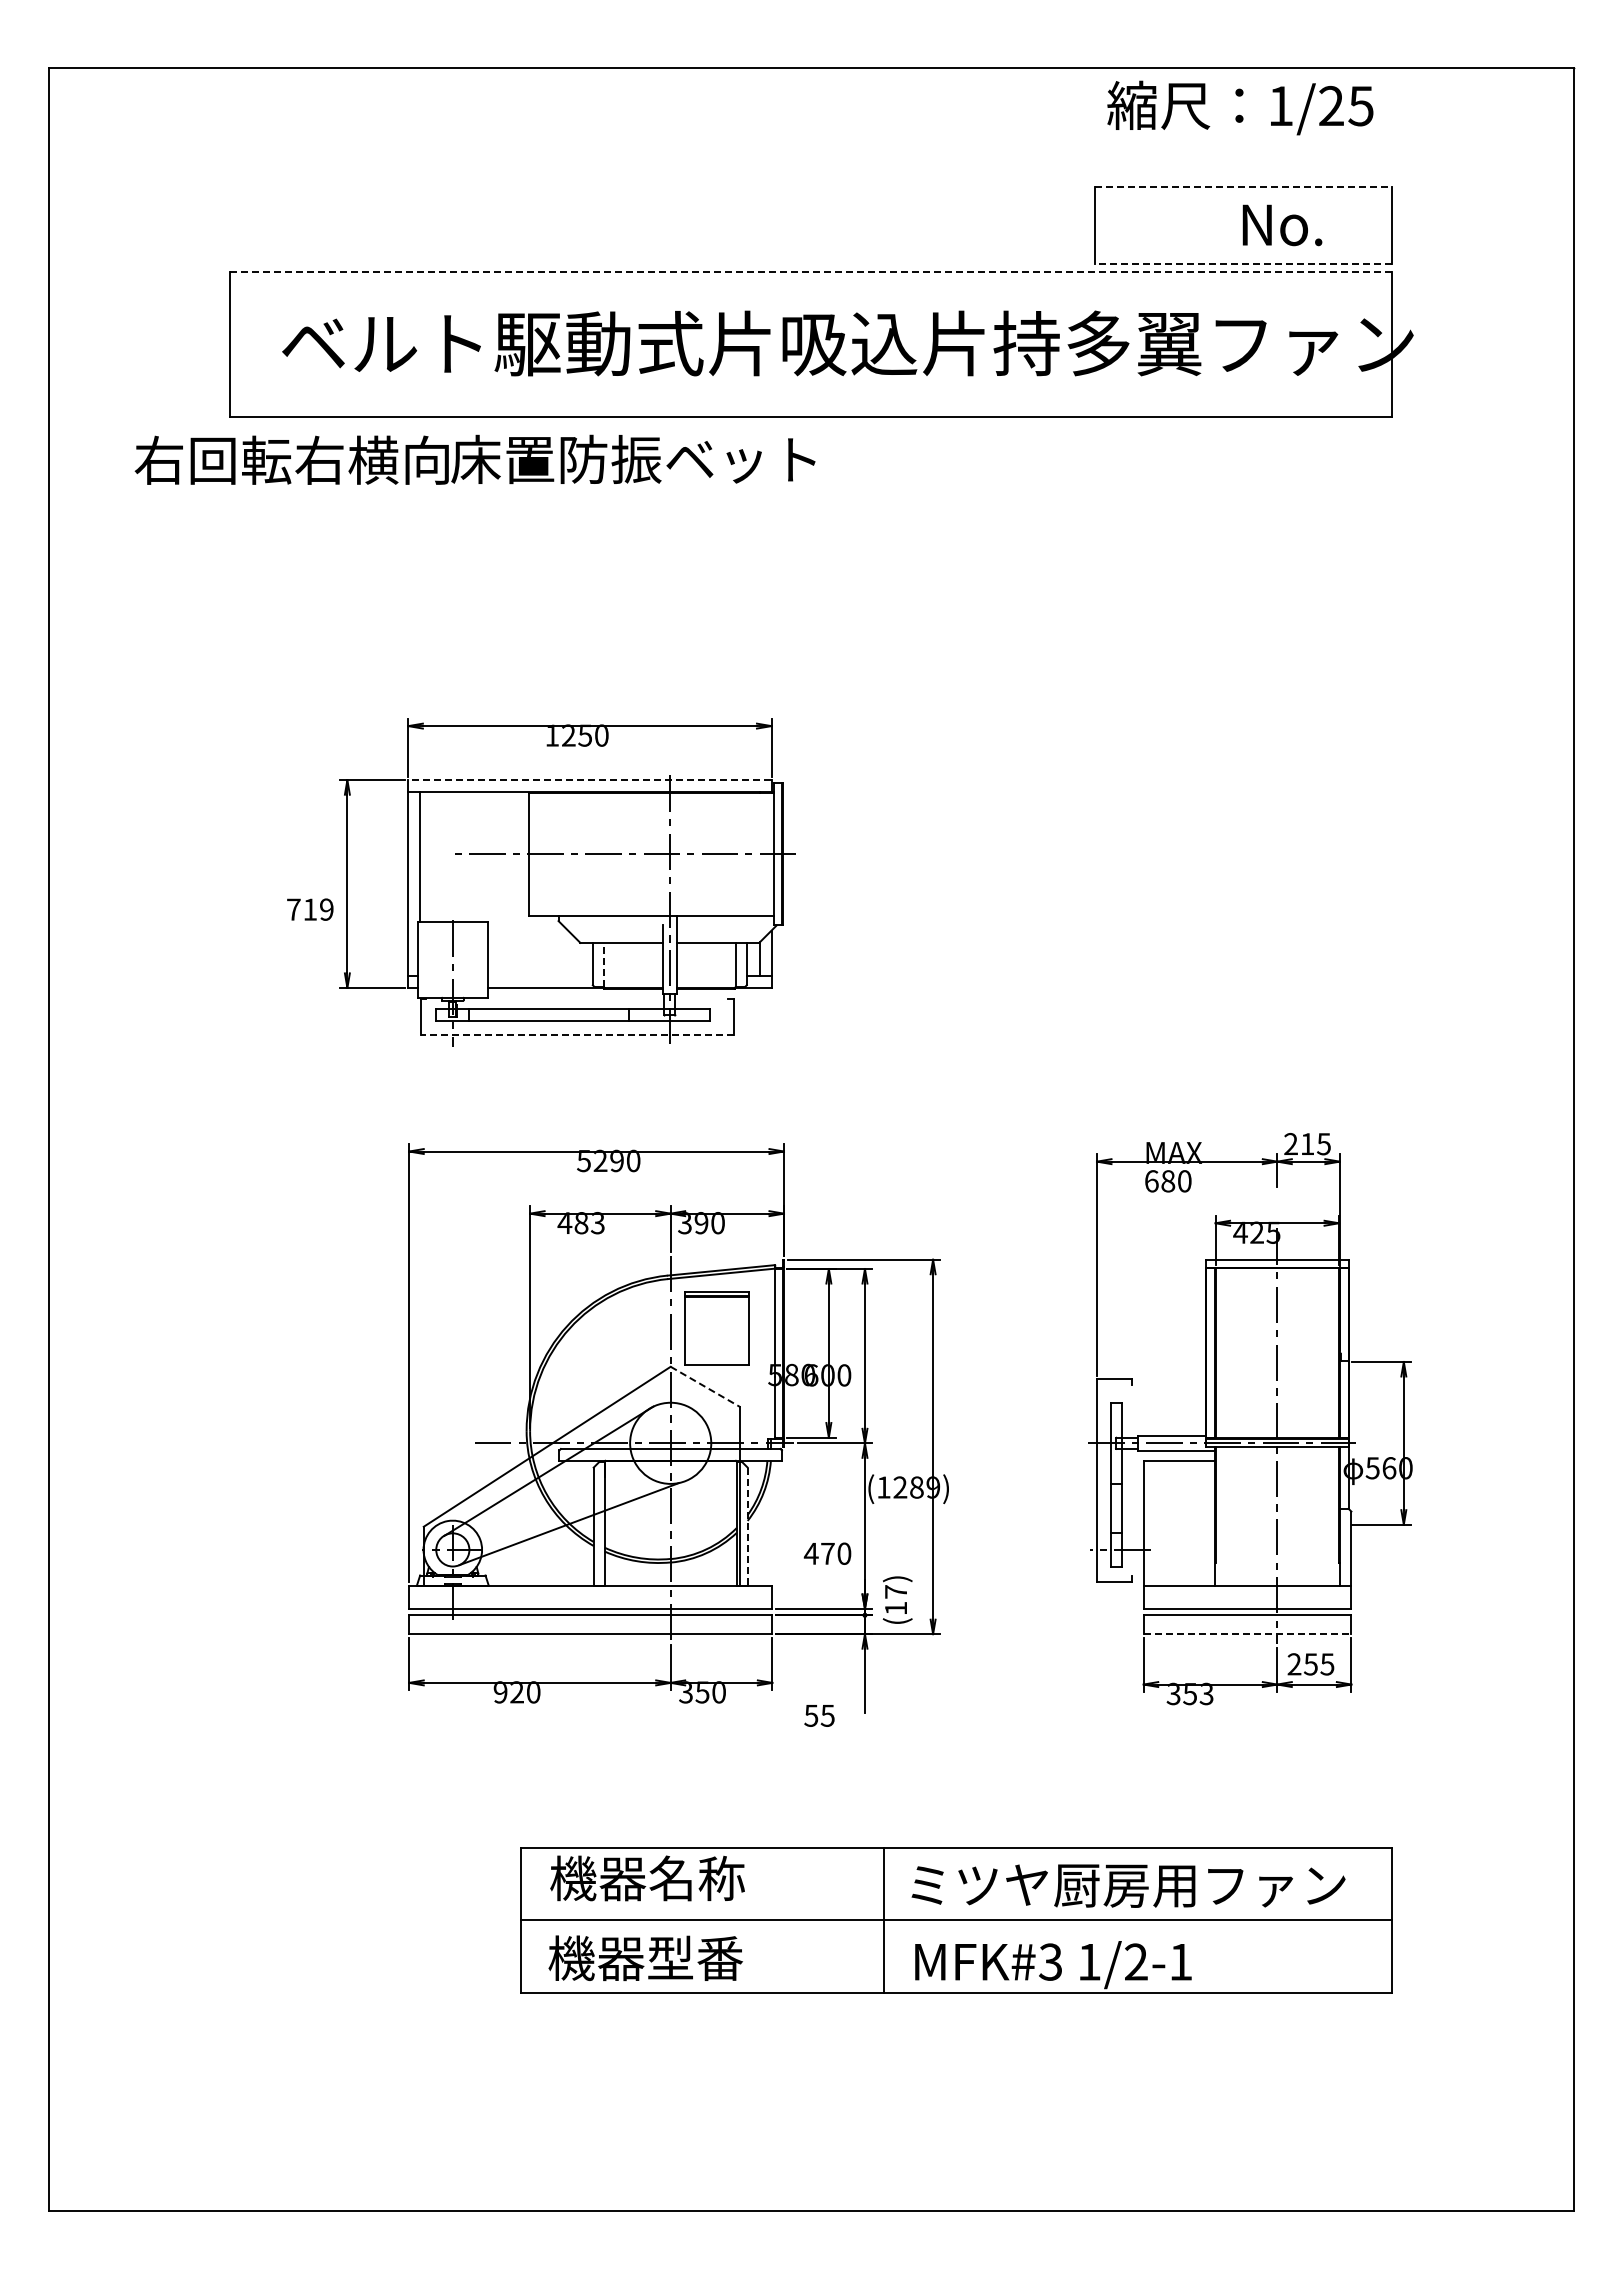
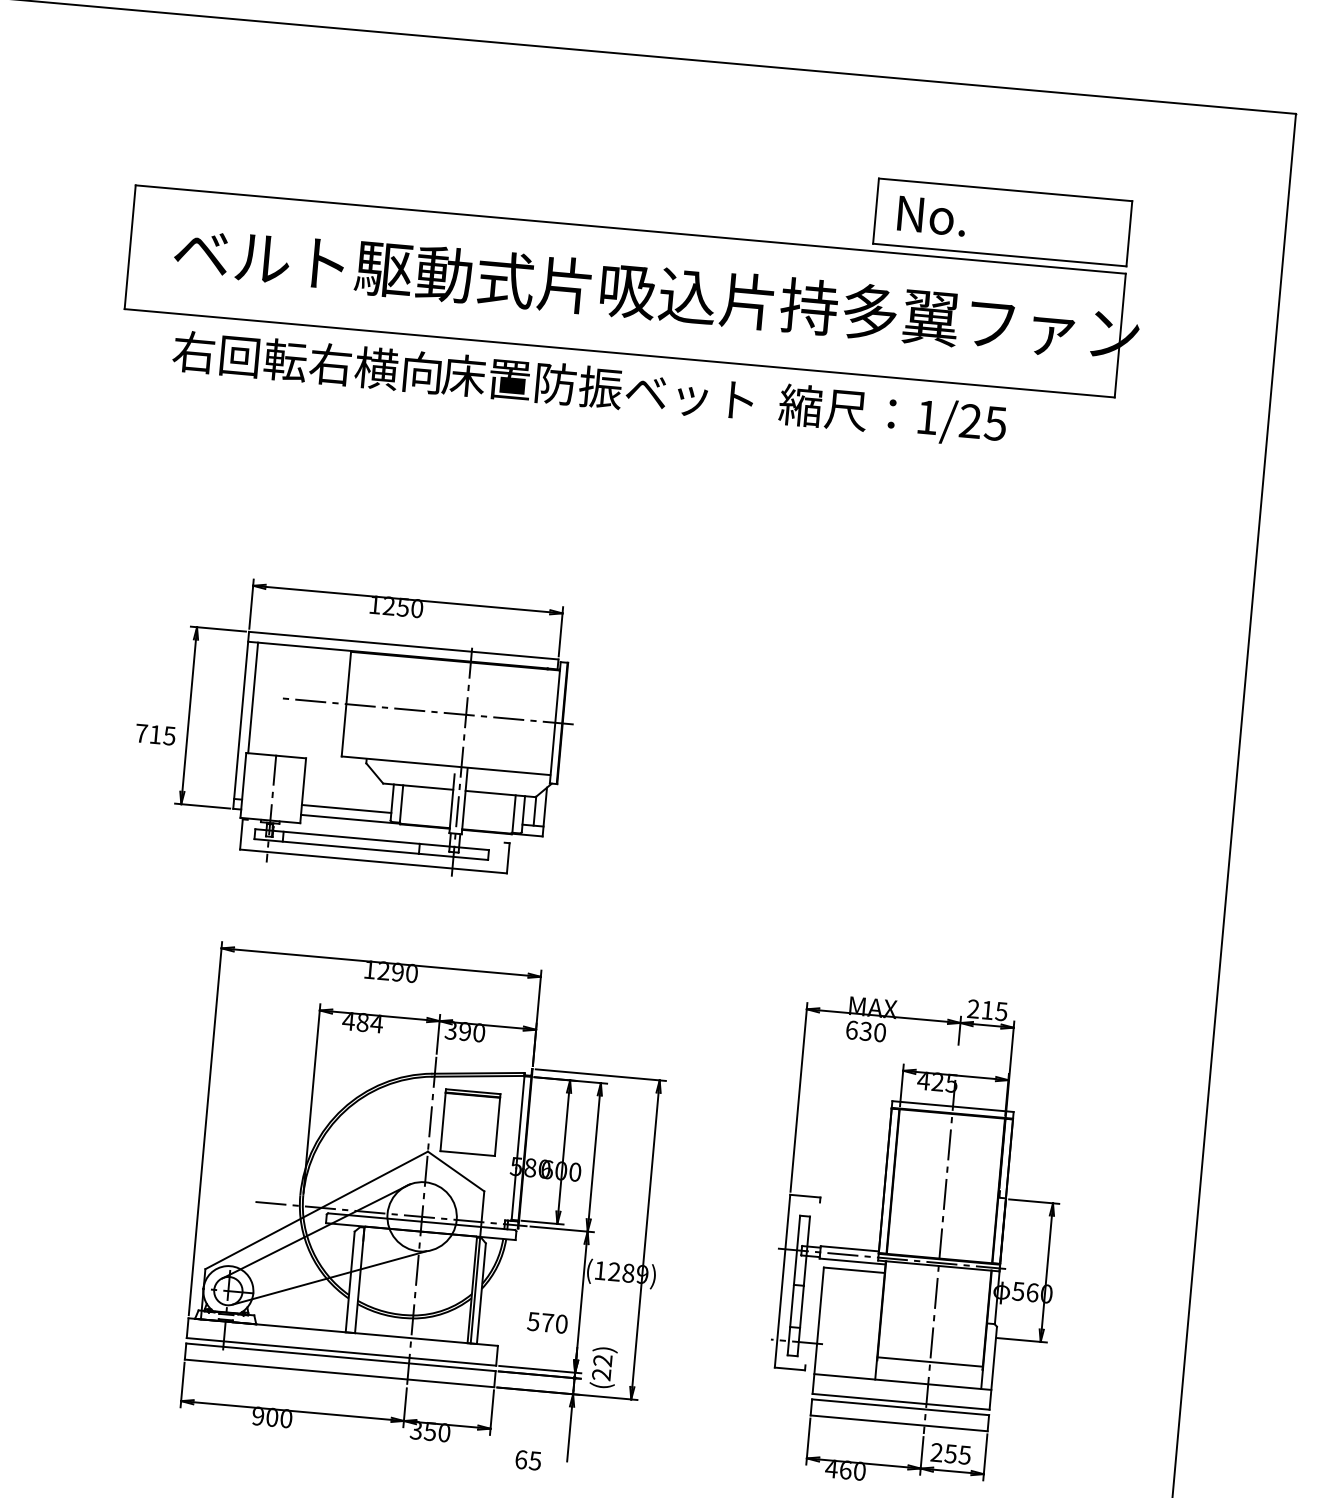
text: (1240, 107) -> (892, 415), moved
line: (1243, 187) -> (1005, 190), dashed -> solid
text: (1282, 225) -> (932, 216), moved
line: (1243, 263) -> (999, 255), dashed -> solid
line: (811, 272) -> (631, 229), dashed -> solid
text: (474, 459) -> (462, 375), moved
line: (589, 780) -> (403, 645), dashed -> solid
text: (326, 909) -> (169, 735), 719 -> 715
line: (603, 964) -> (401, 803), dashed -> solid
line: (539, 976) -> (345, 809), added
line: (577, 1034) -> (373, 861), dashed -> solid
text: (583, 1161) -> (369, 970), 5290 -> 1290
text: (1168, 1181) -> (866, 1031), 680 -> 630
text: (597, 1223) -> (376, 1023), 483 -> 484
line: (705, 1387) -> (456, 1171), dashed -> solid
line: (747, 1527) -> (481, 1294), dashed -> solid
text: (810, 1553) -> (532, 1321), 470 -> 570
line: (1277, 1559) -> (930, 1362), added
text: (895, 1600) -> (601, 1367), (17) -> (22)
line: (1247, 1634) -> (899, 1423), dashed -> solid
text: (516, 1692) -> (271, 1417), 920 -> 900
text: (1189, 1693) -> (845, 1469), 353 -> 460
text: (811, 1715) -> (521, 1459), 55 -> 65

